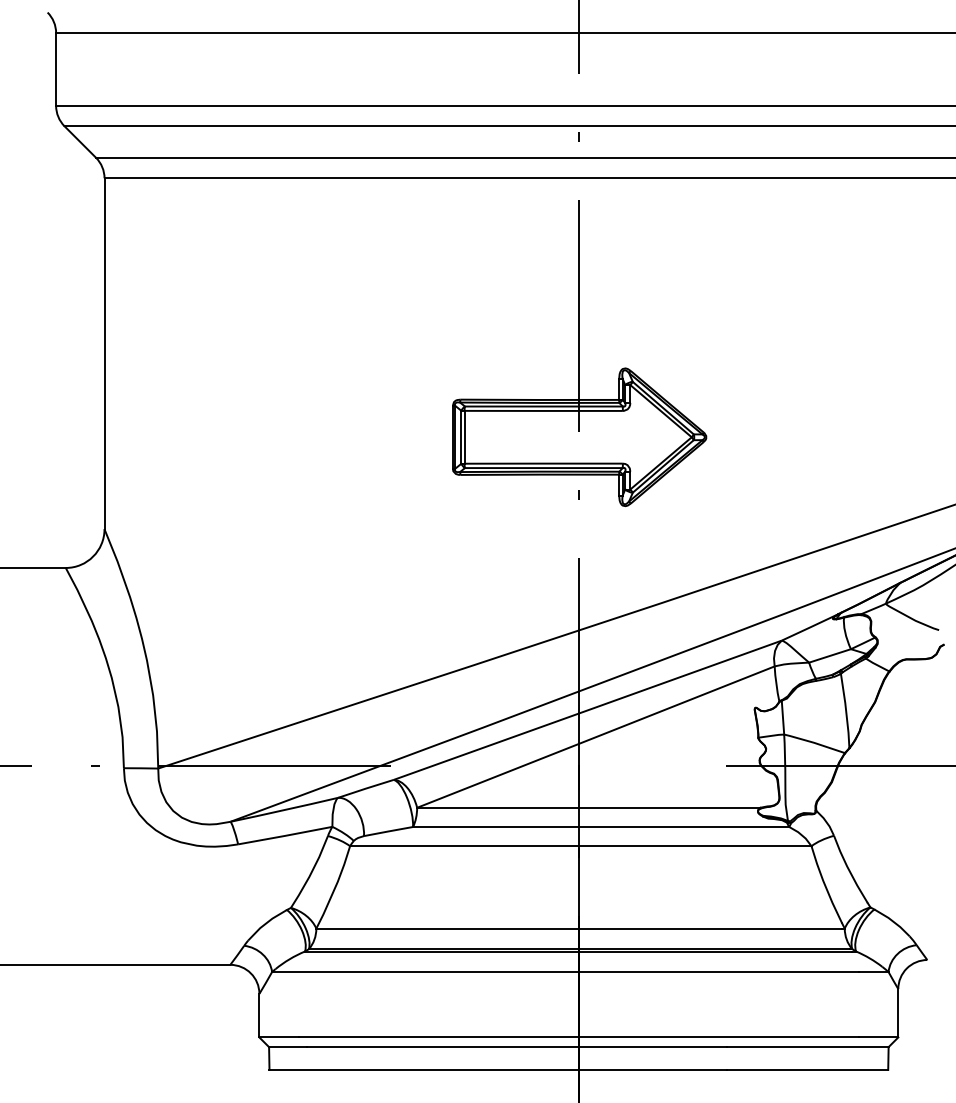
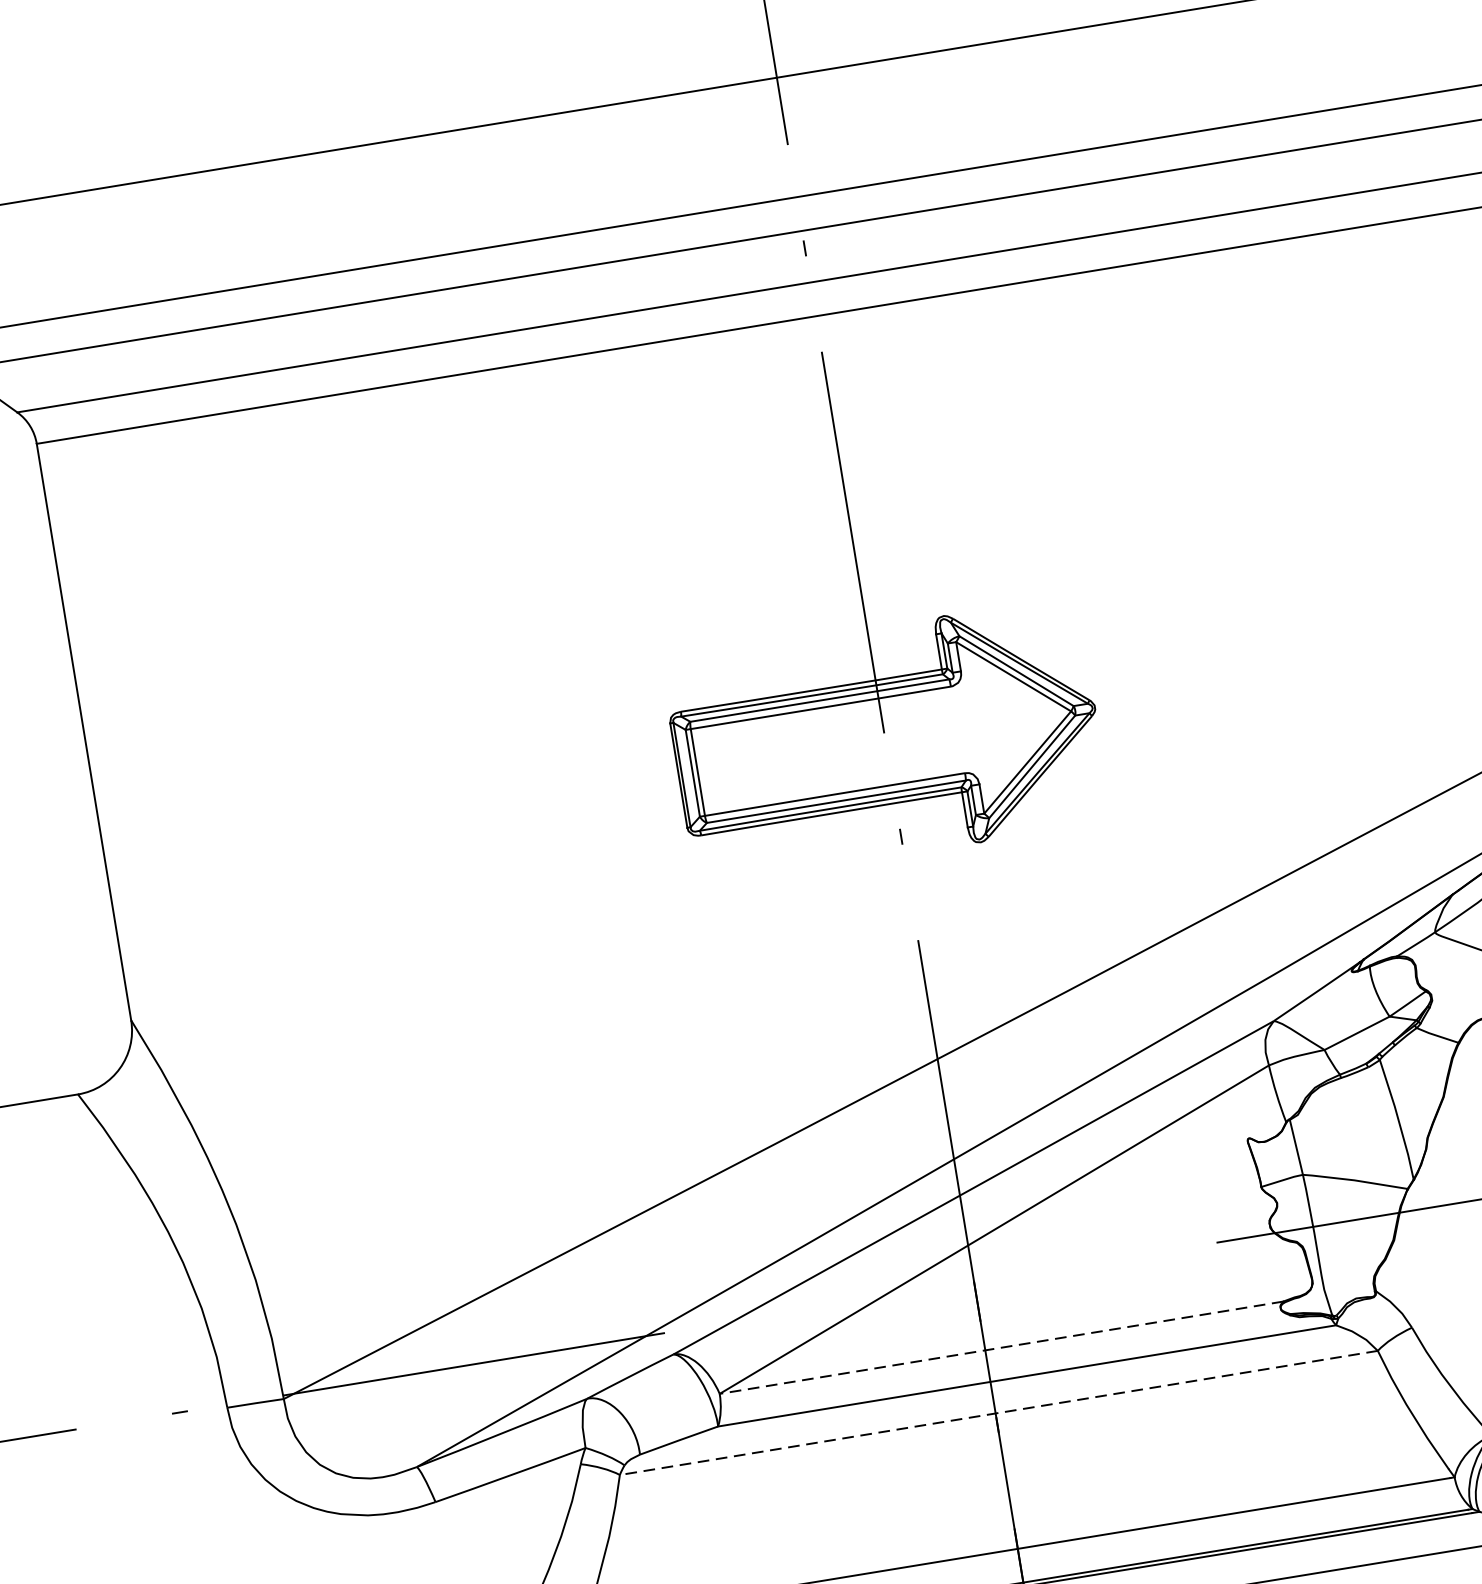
line: (588, 807) -> (1001, 1347), solid -> dashed
line: (580, 846) -> (998, 1413), solid -> dashed

